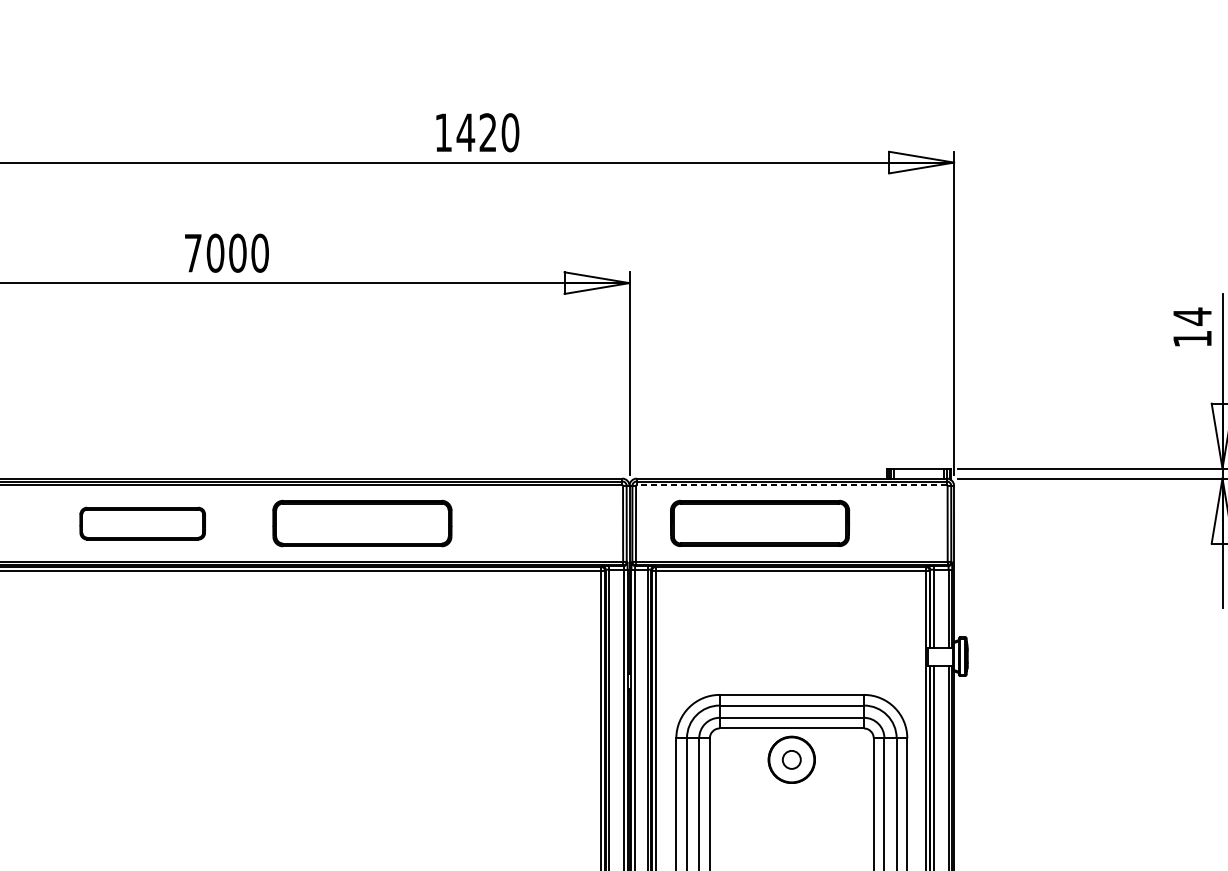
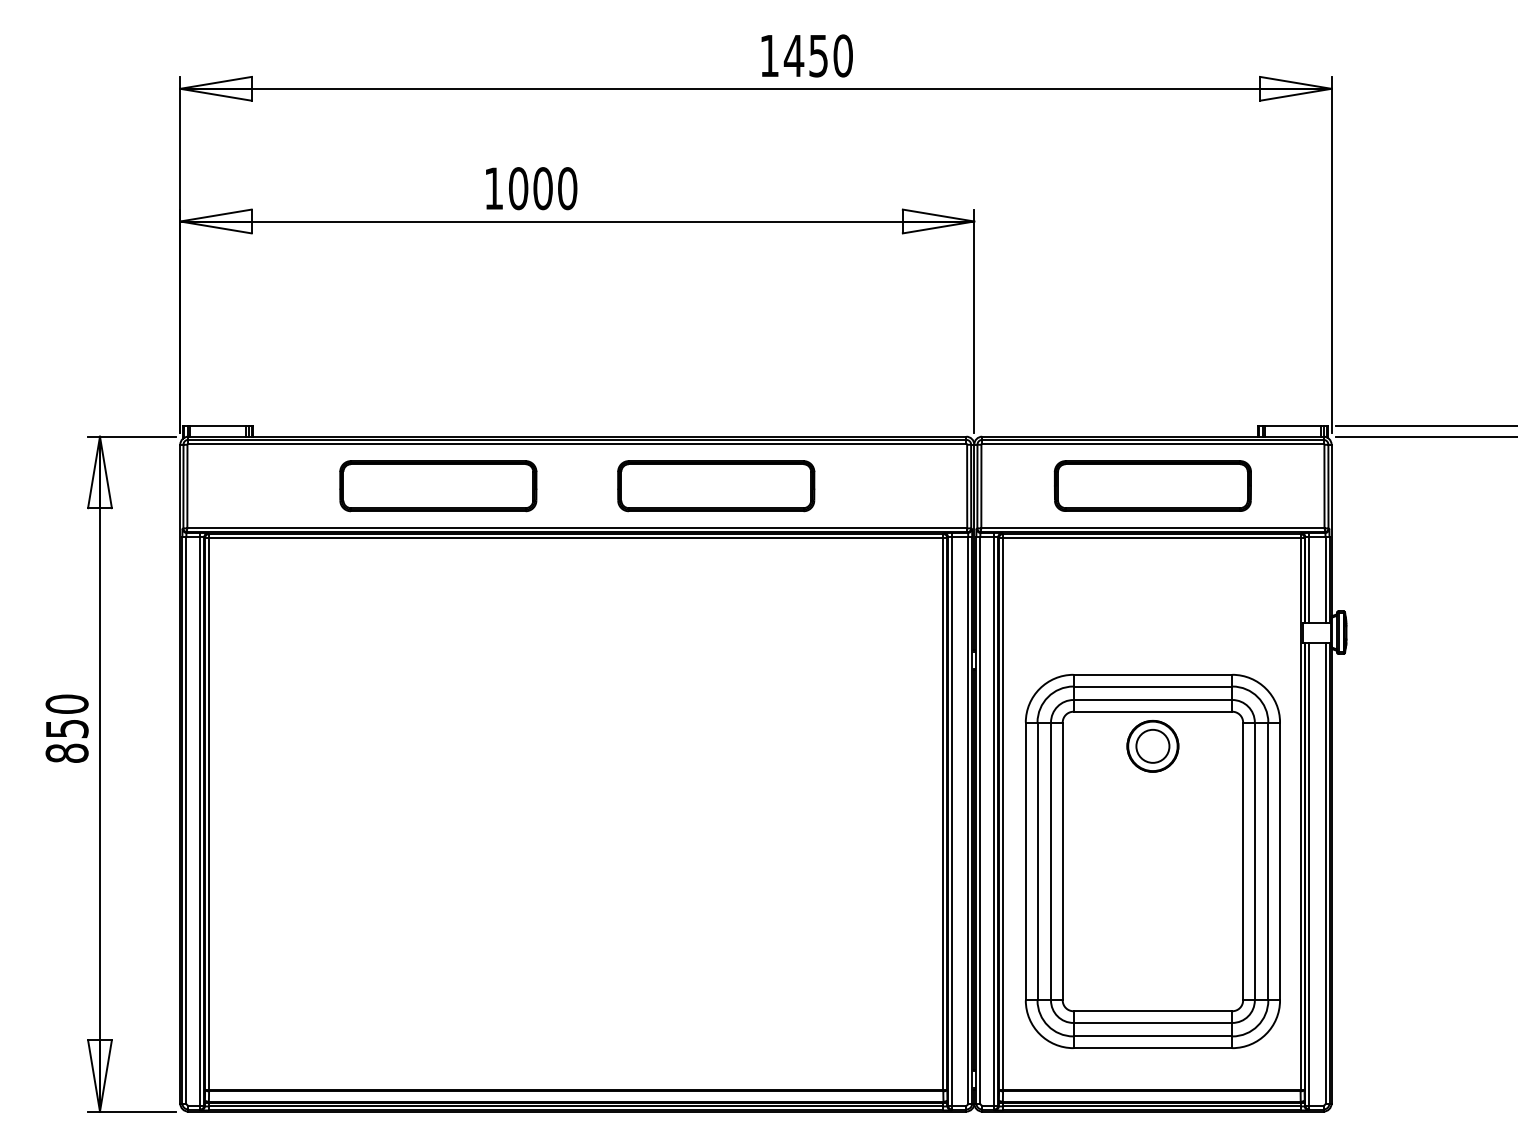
text: (488, 132) -> (818, 55), 1420 -> 1450
text: (192, 253) -> (493, 188), 7000 -> 1000
line: (791, 485) -> (1152, 444), dashed -> solid
part: (759, 522) -> (1152, 485), moved
part: (142, 523) -> (438, 486), size x1.43
part: (362, 523) -> (716, 486), moved
circle: (791, 759) -> (1152, 745), size x1.67

